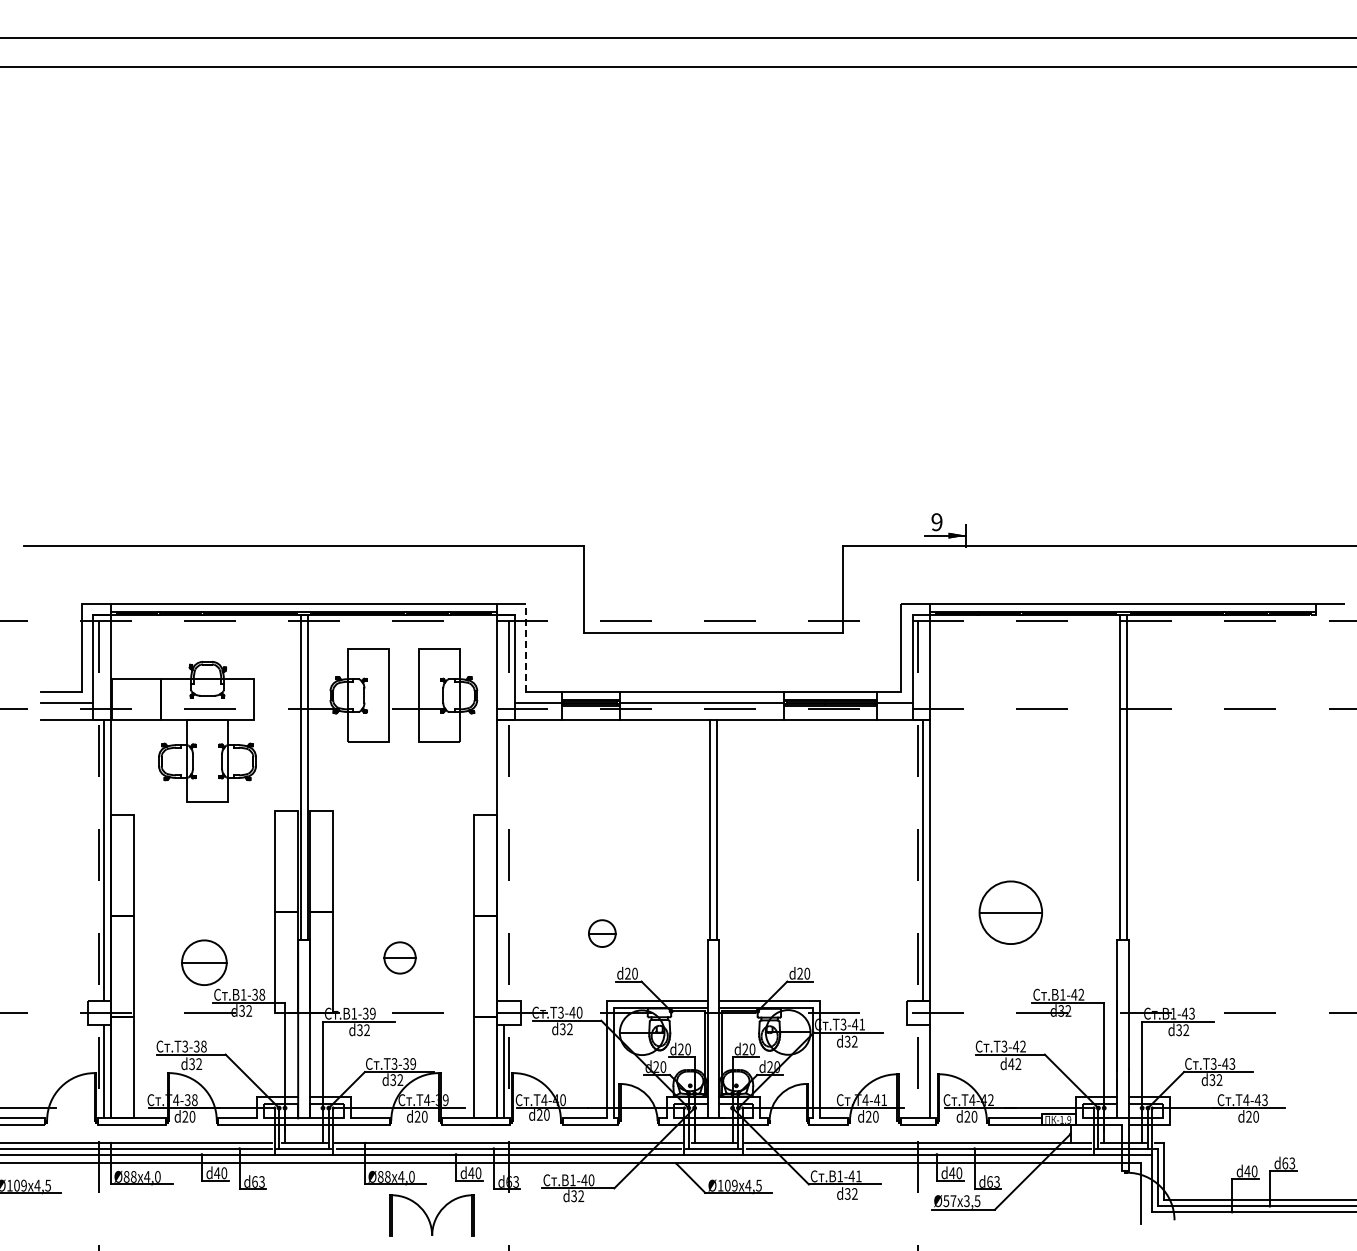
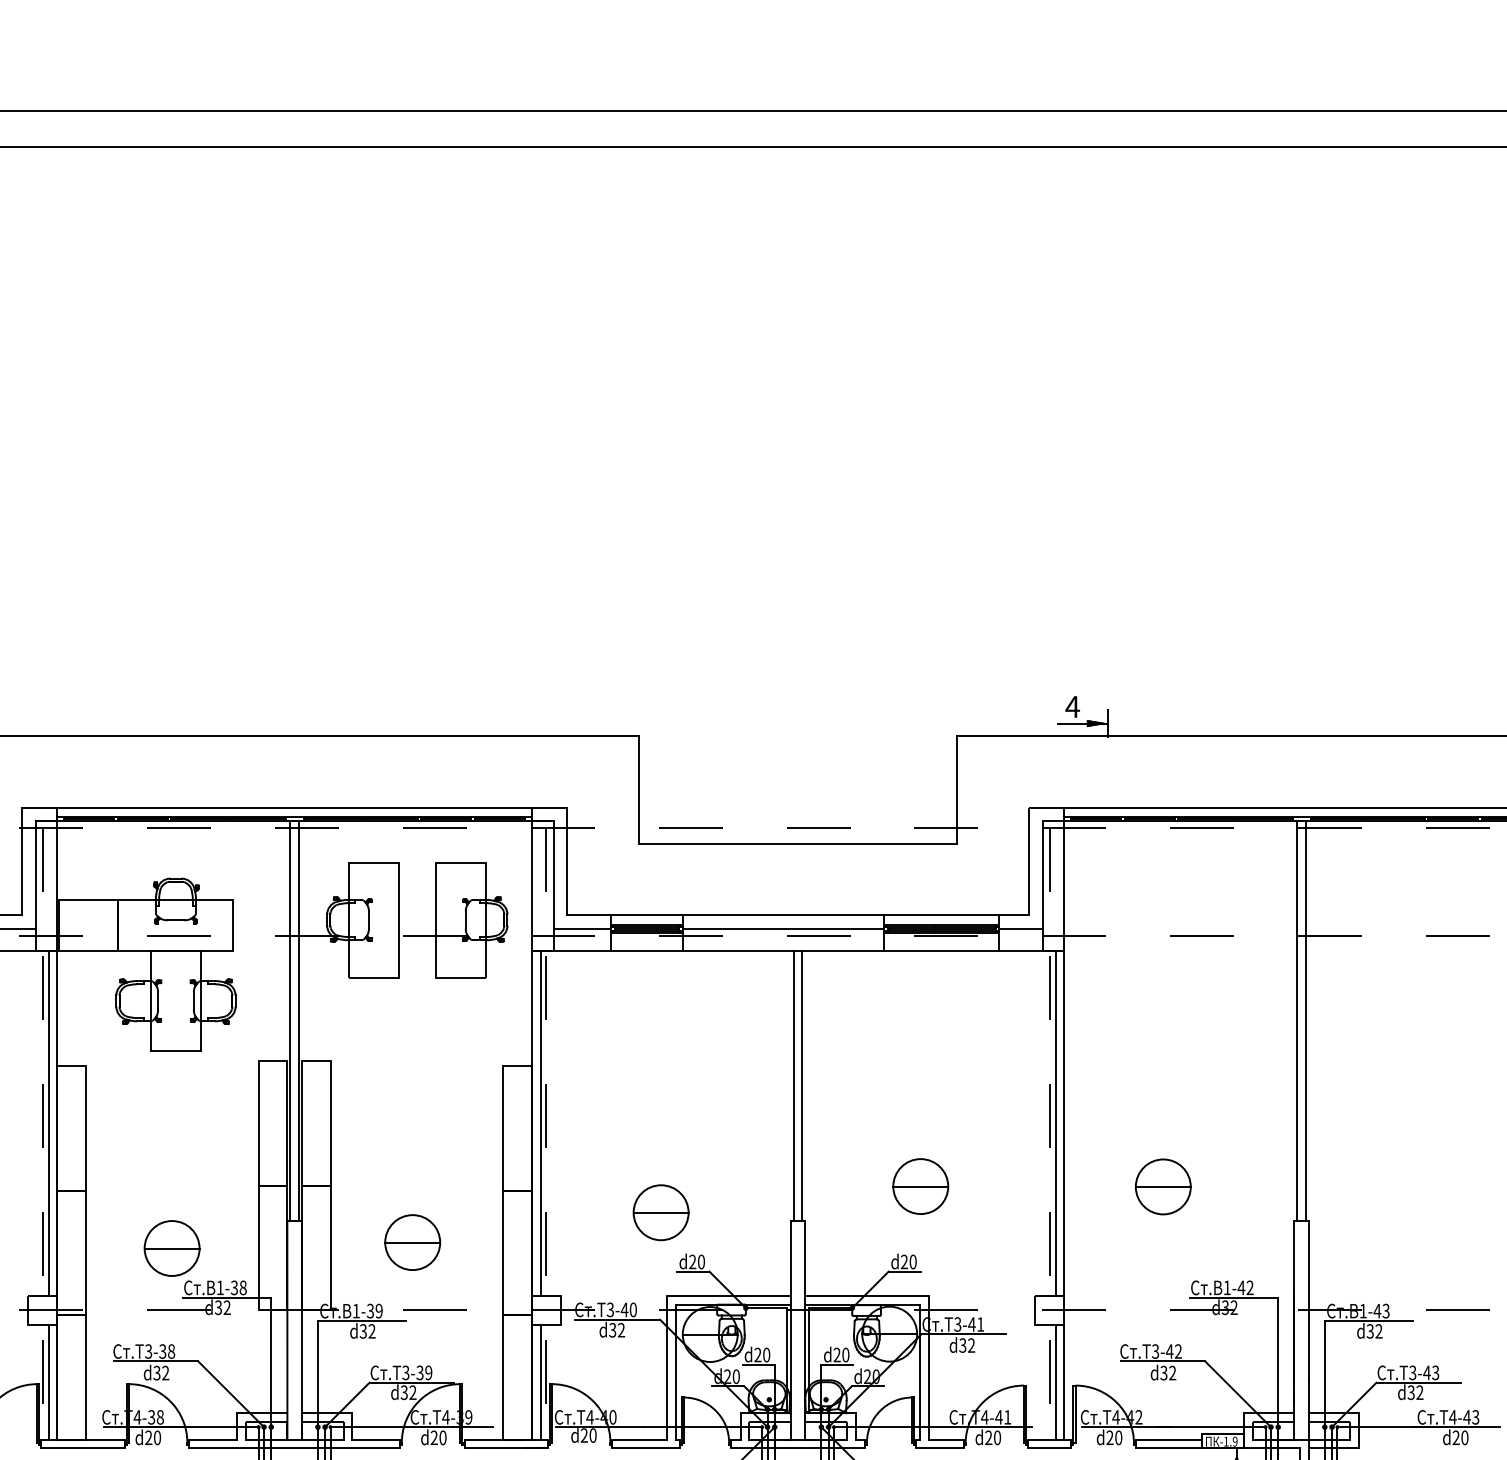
text: (936, 522) -> (1072, 707), 9 -> 4
line: (525, 647) -> (566, 860), dashed -> solid
line: (504, 860) -> (541, 1122), added
part: (813, 912) -> (920, 1186), added
part: (1010, 912) -> (1162, 1186), size x0.71
part: (602, 933) -> (661, 1212), size x1.67
part: (399, 957) -> (411, 1242), size x1.43
text: (1011, 1064) -> (1164, 1373), d42 -> d32
line: (923, 1071) -> (1056, 1382), added

